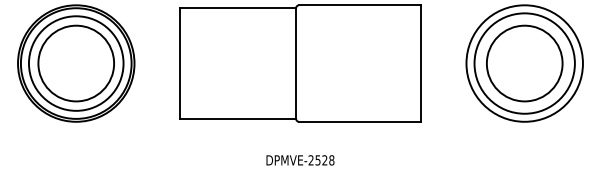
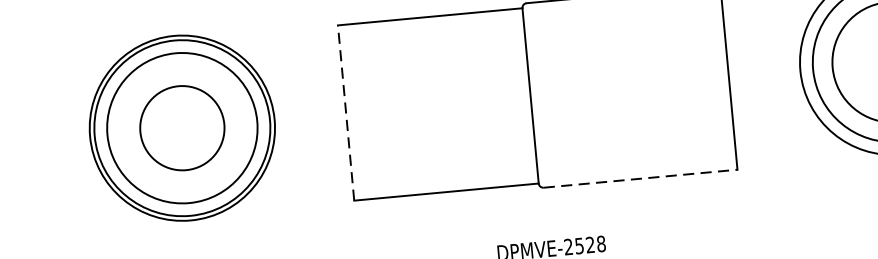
circle: (76, 63) -> (182, 128), size x0.7
line: (179, 63) -> (345, 112), solid -> dashed
line: (360, 121) -> (641, 178), solid -> dashed

